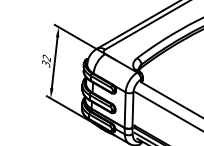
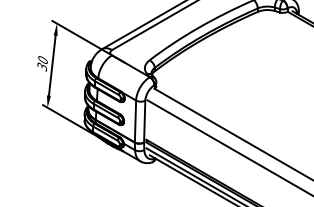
text: (46, 58) -> (42, 60), 32 -> 30

